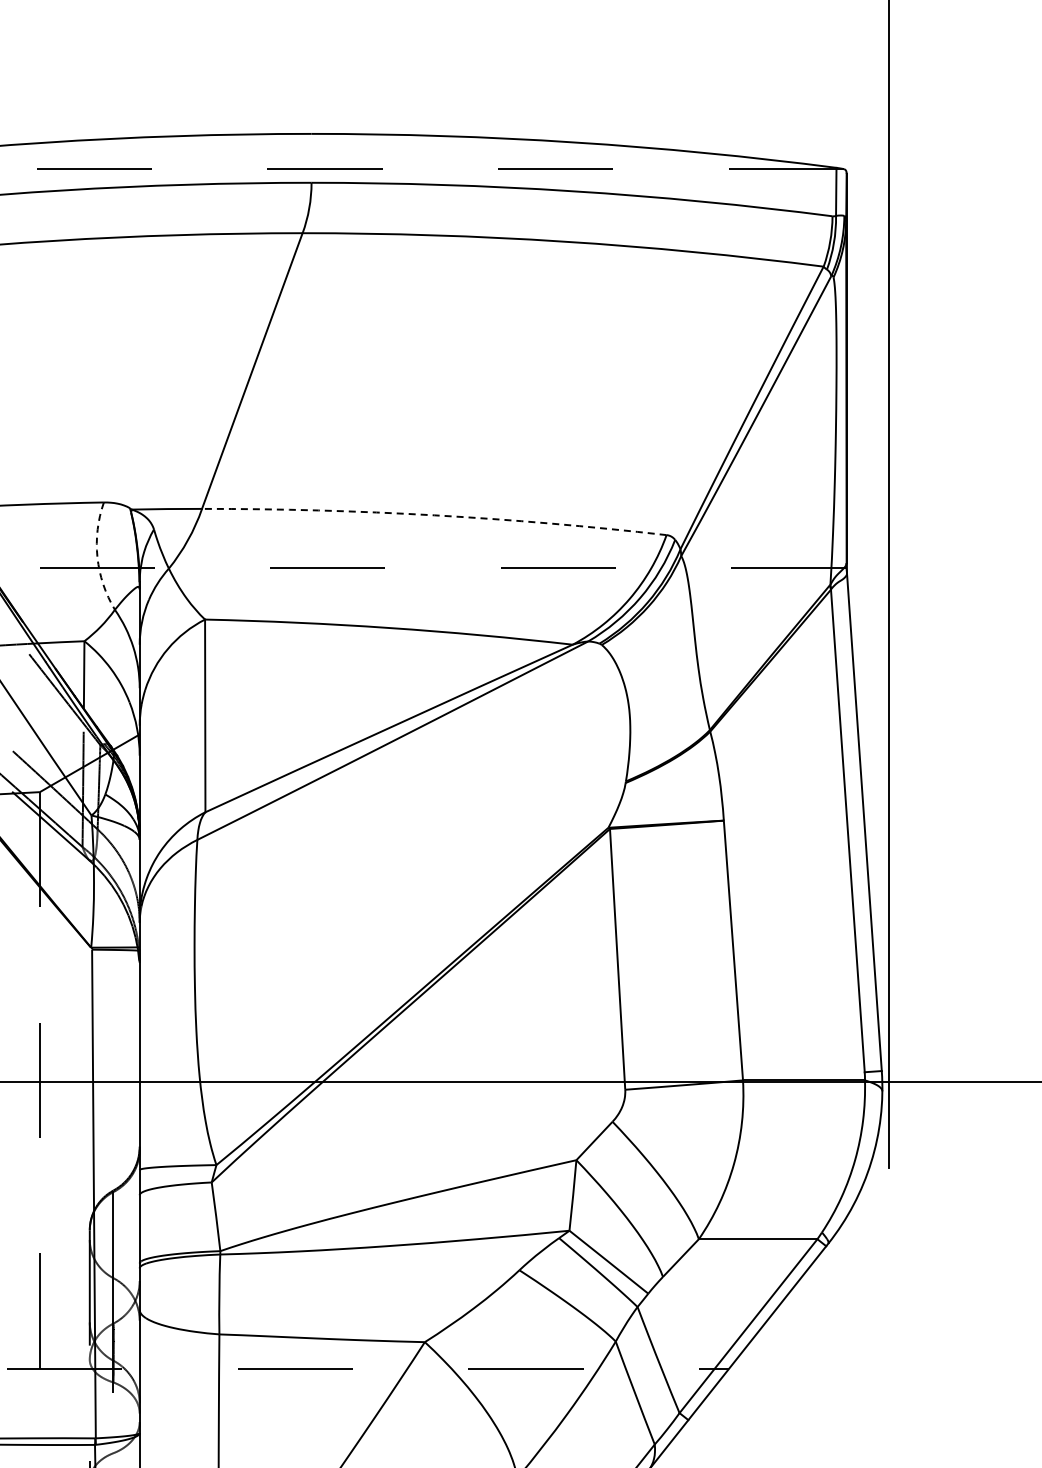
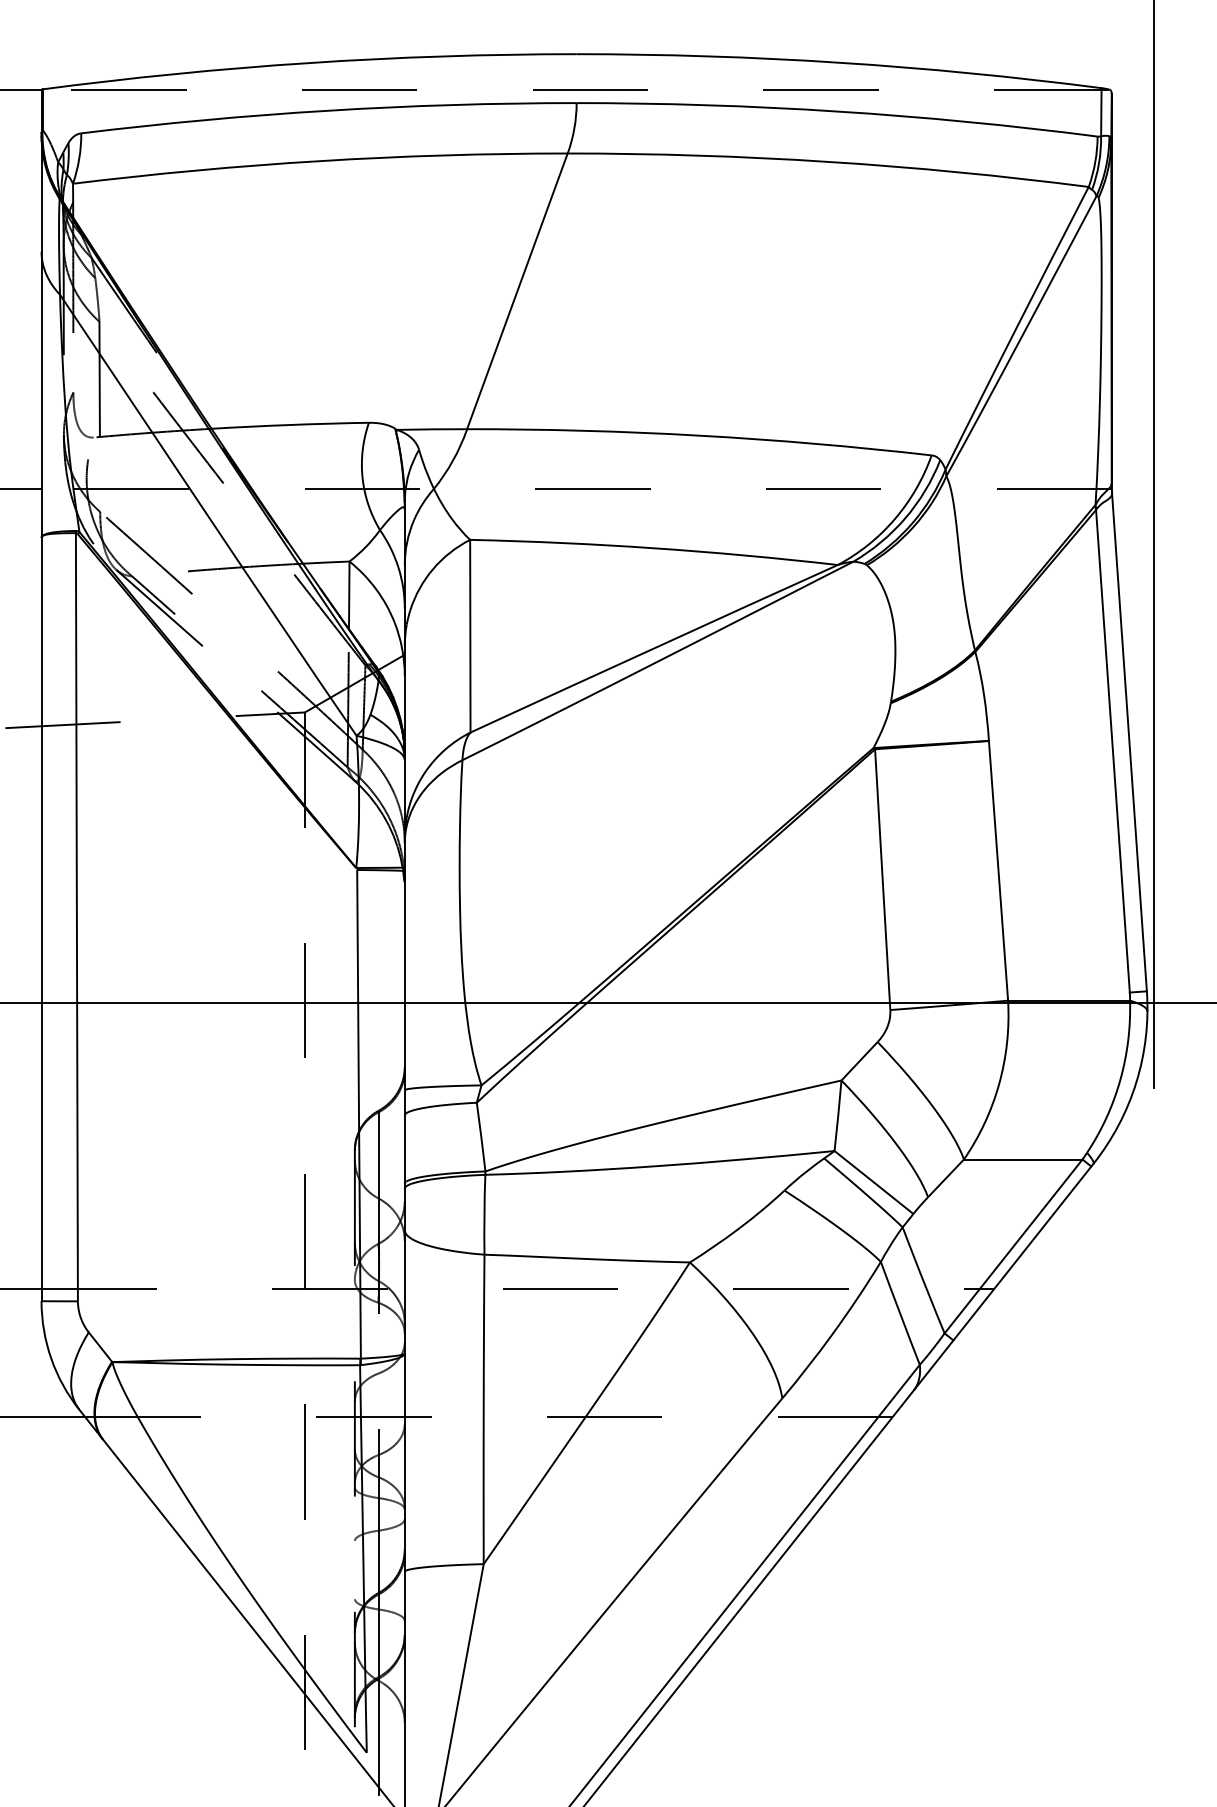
arc: (434, 515) -> (699, 435), dashed -> solid
arc: (97, 557) -> (362, 477), dashed -> solid

